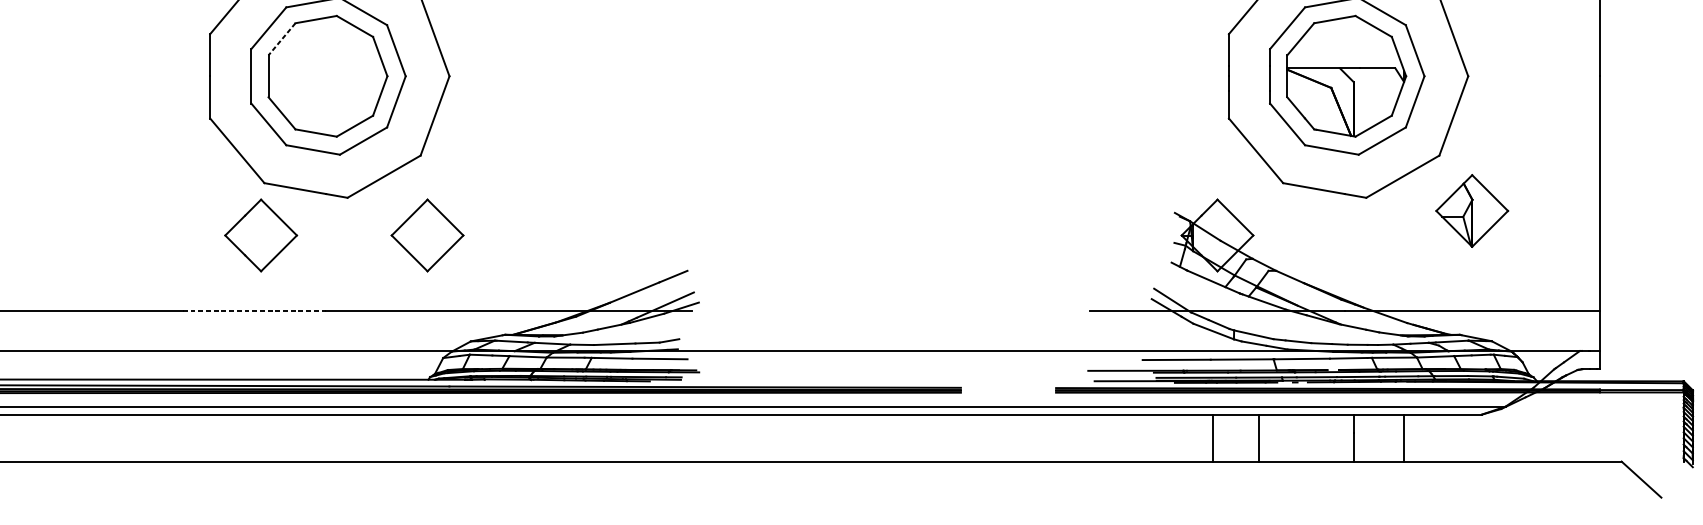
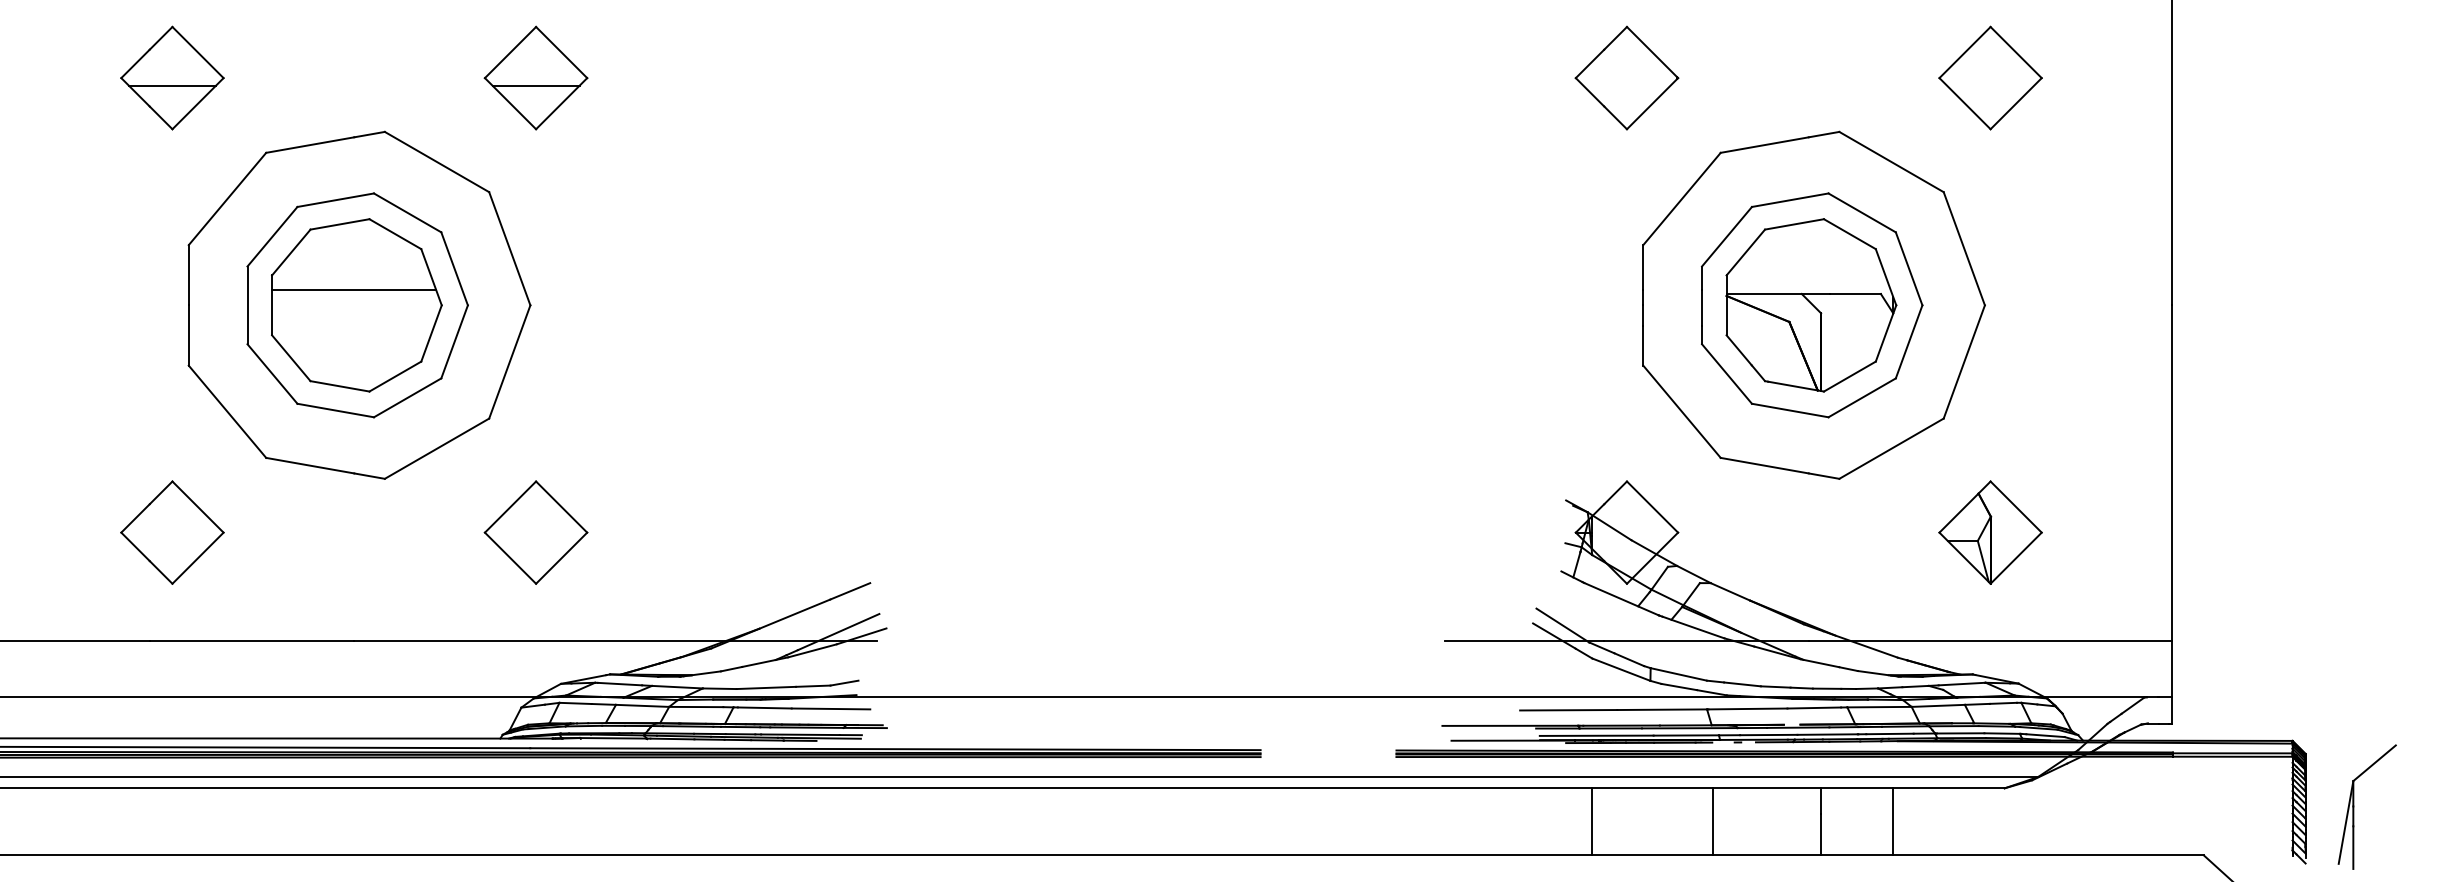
line: (282, 39) -> (291, 252), dashed -> solid
line: (326, 65) -> (354, 290), added
part: (1472, 210) -> (1990, 532), moved
part: (261, 235) -> (172, 532), moved
part: (427, 235) -> (535, 532), moved
line: (254, 311) -> (252, 640), dashed -> solid
line: (1212, 437) -> (1591, 821), moved
line: (1258, 437) -> (1712, 821), moved

